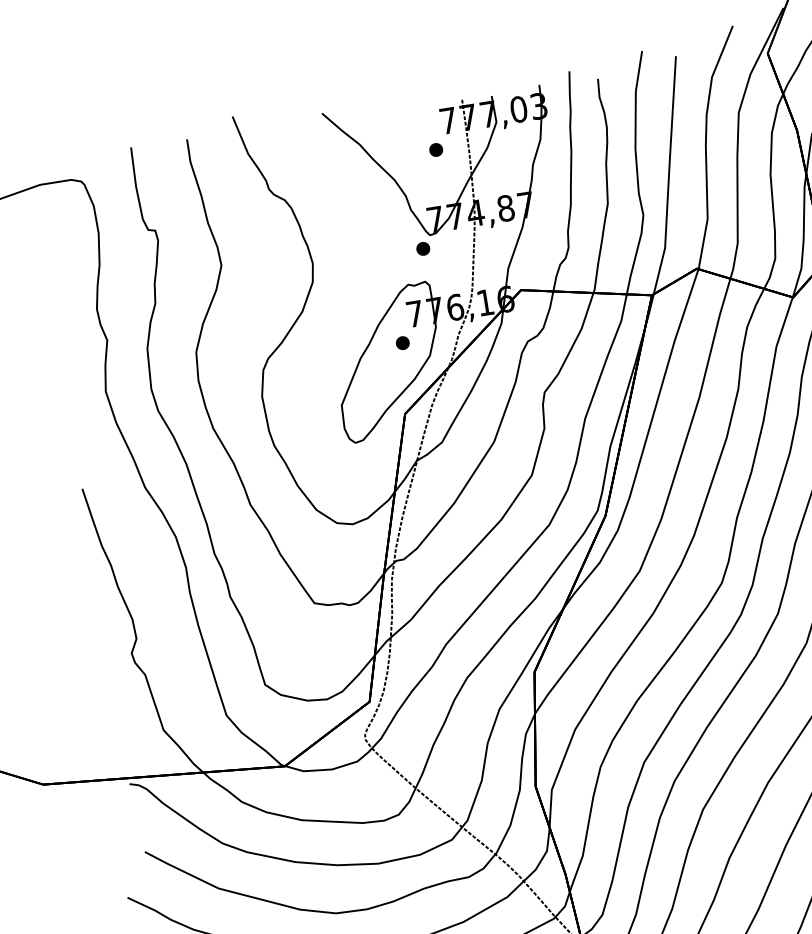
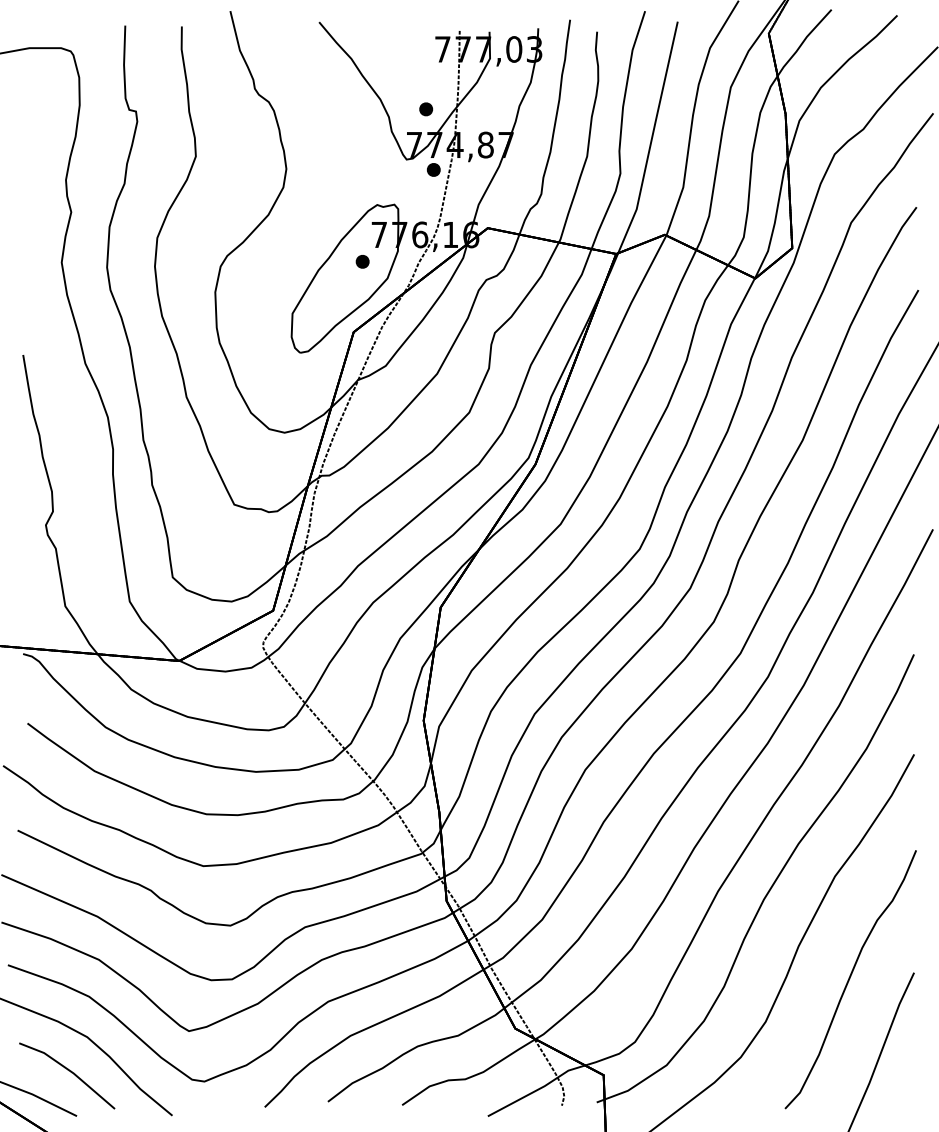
part: (436, 150) -> (426, 109), moved
part: (422, 248) -> (433, 169), moved

